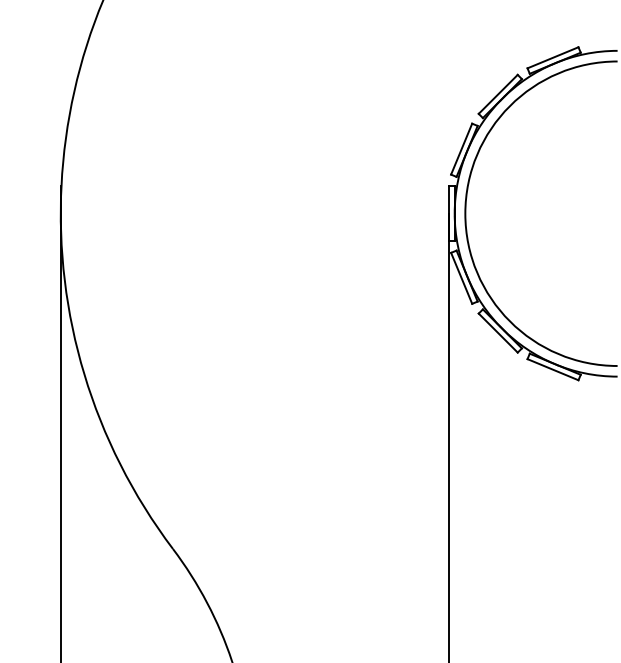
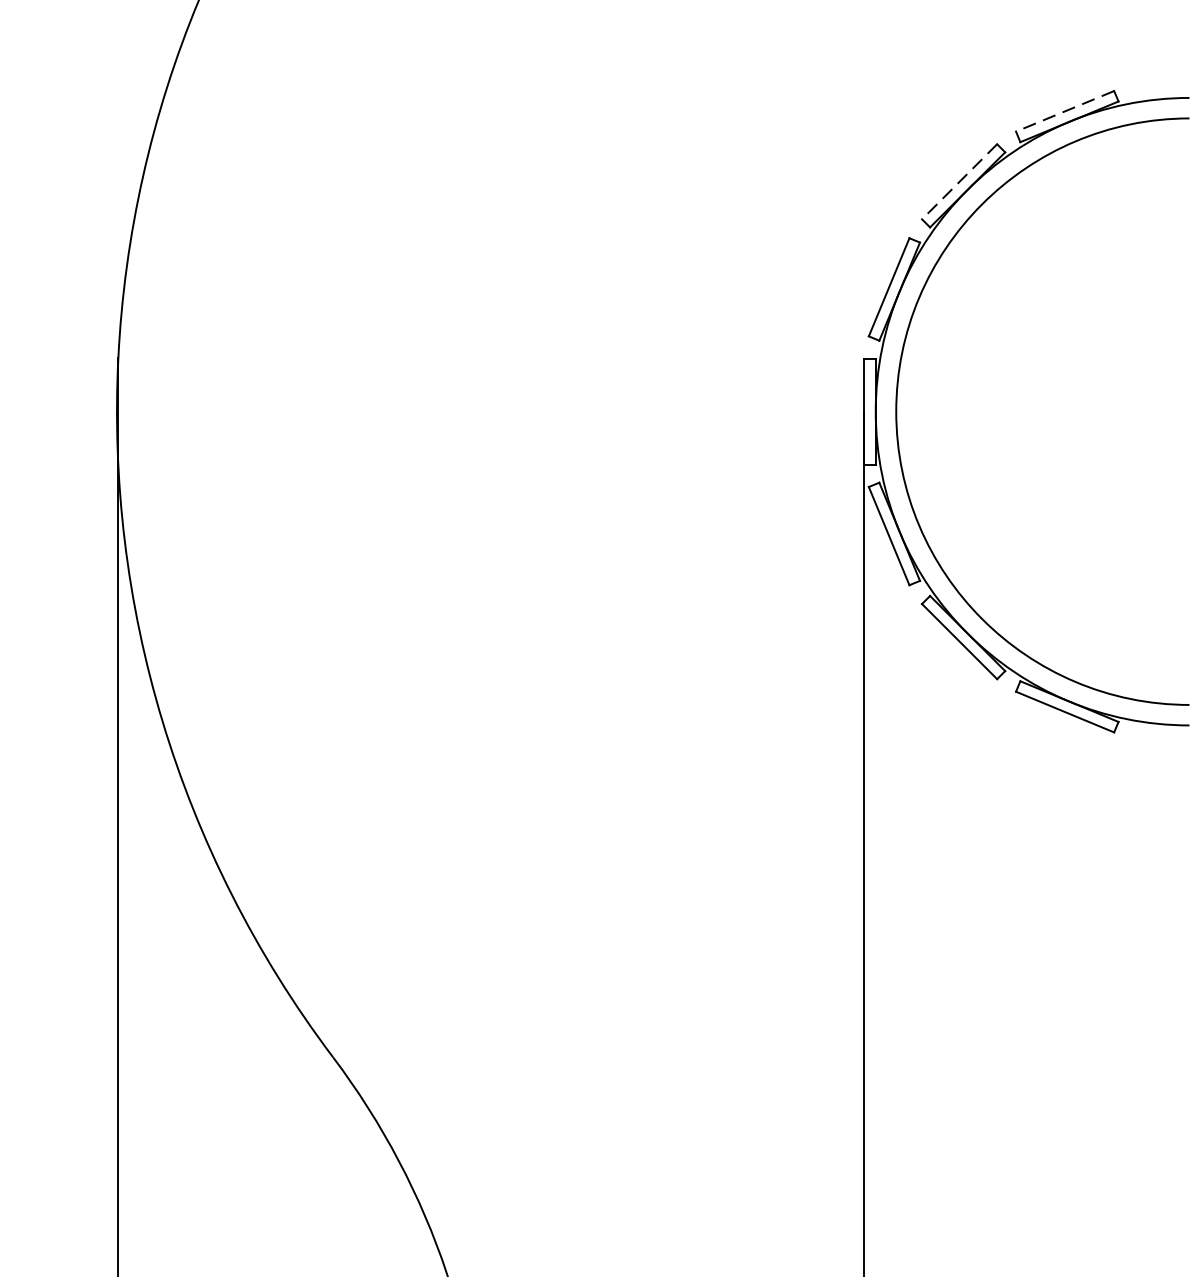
line: (553, 57) -> (1066, 110), solid -> dashed
line: (498, 94) -> (960, 182), solid -> dashed

